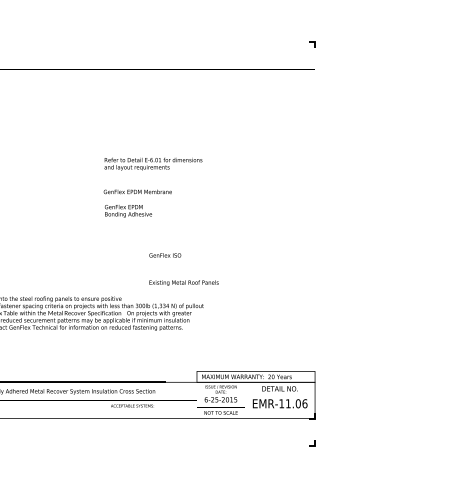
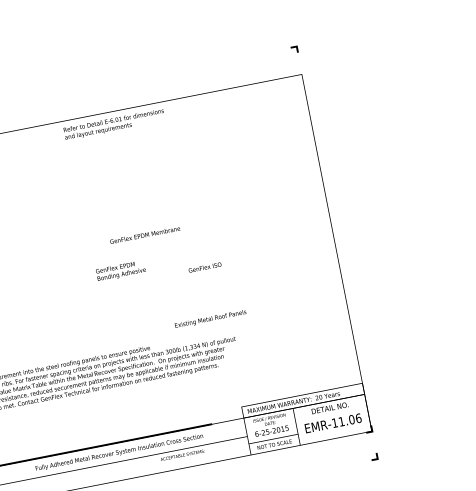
text: (153, 163) -> (114, 123), moved
text: (128, 211) -> (121, 271), moved
text: (165, 255) -> (205, 267), moved

